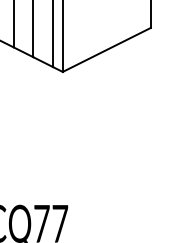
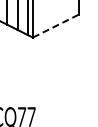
line: (105, 50) -> (55, 26), solid -> dashed

